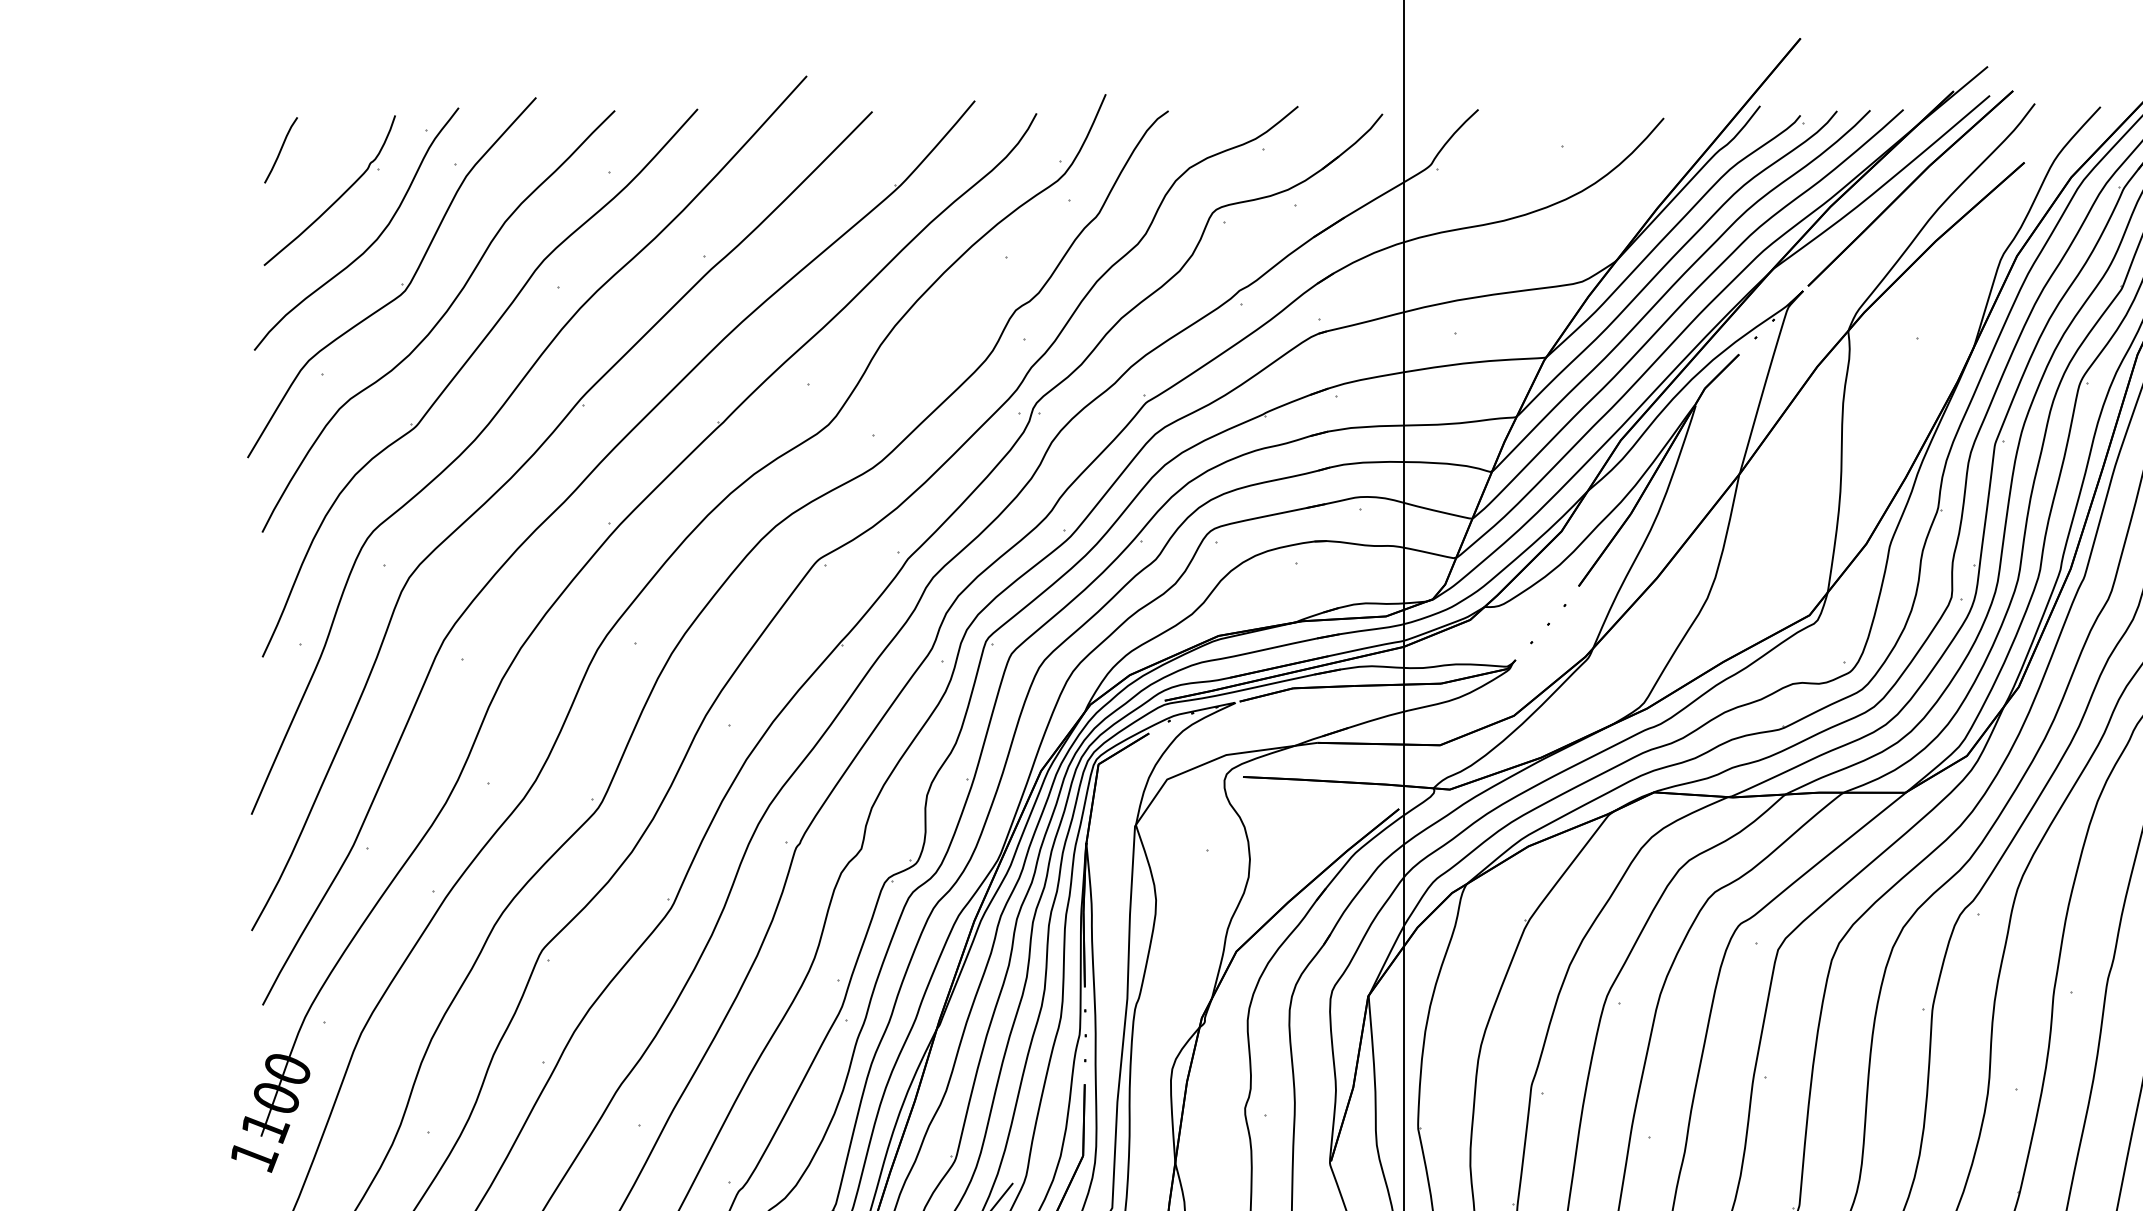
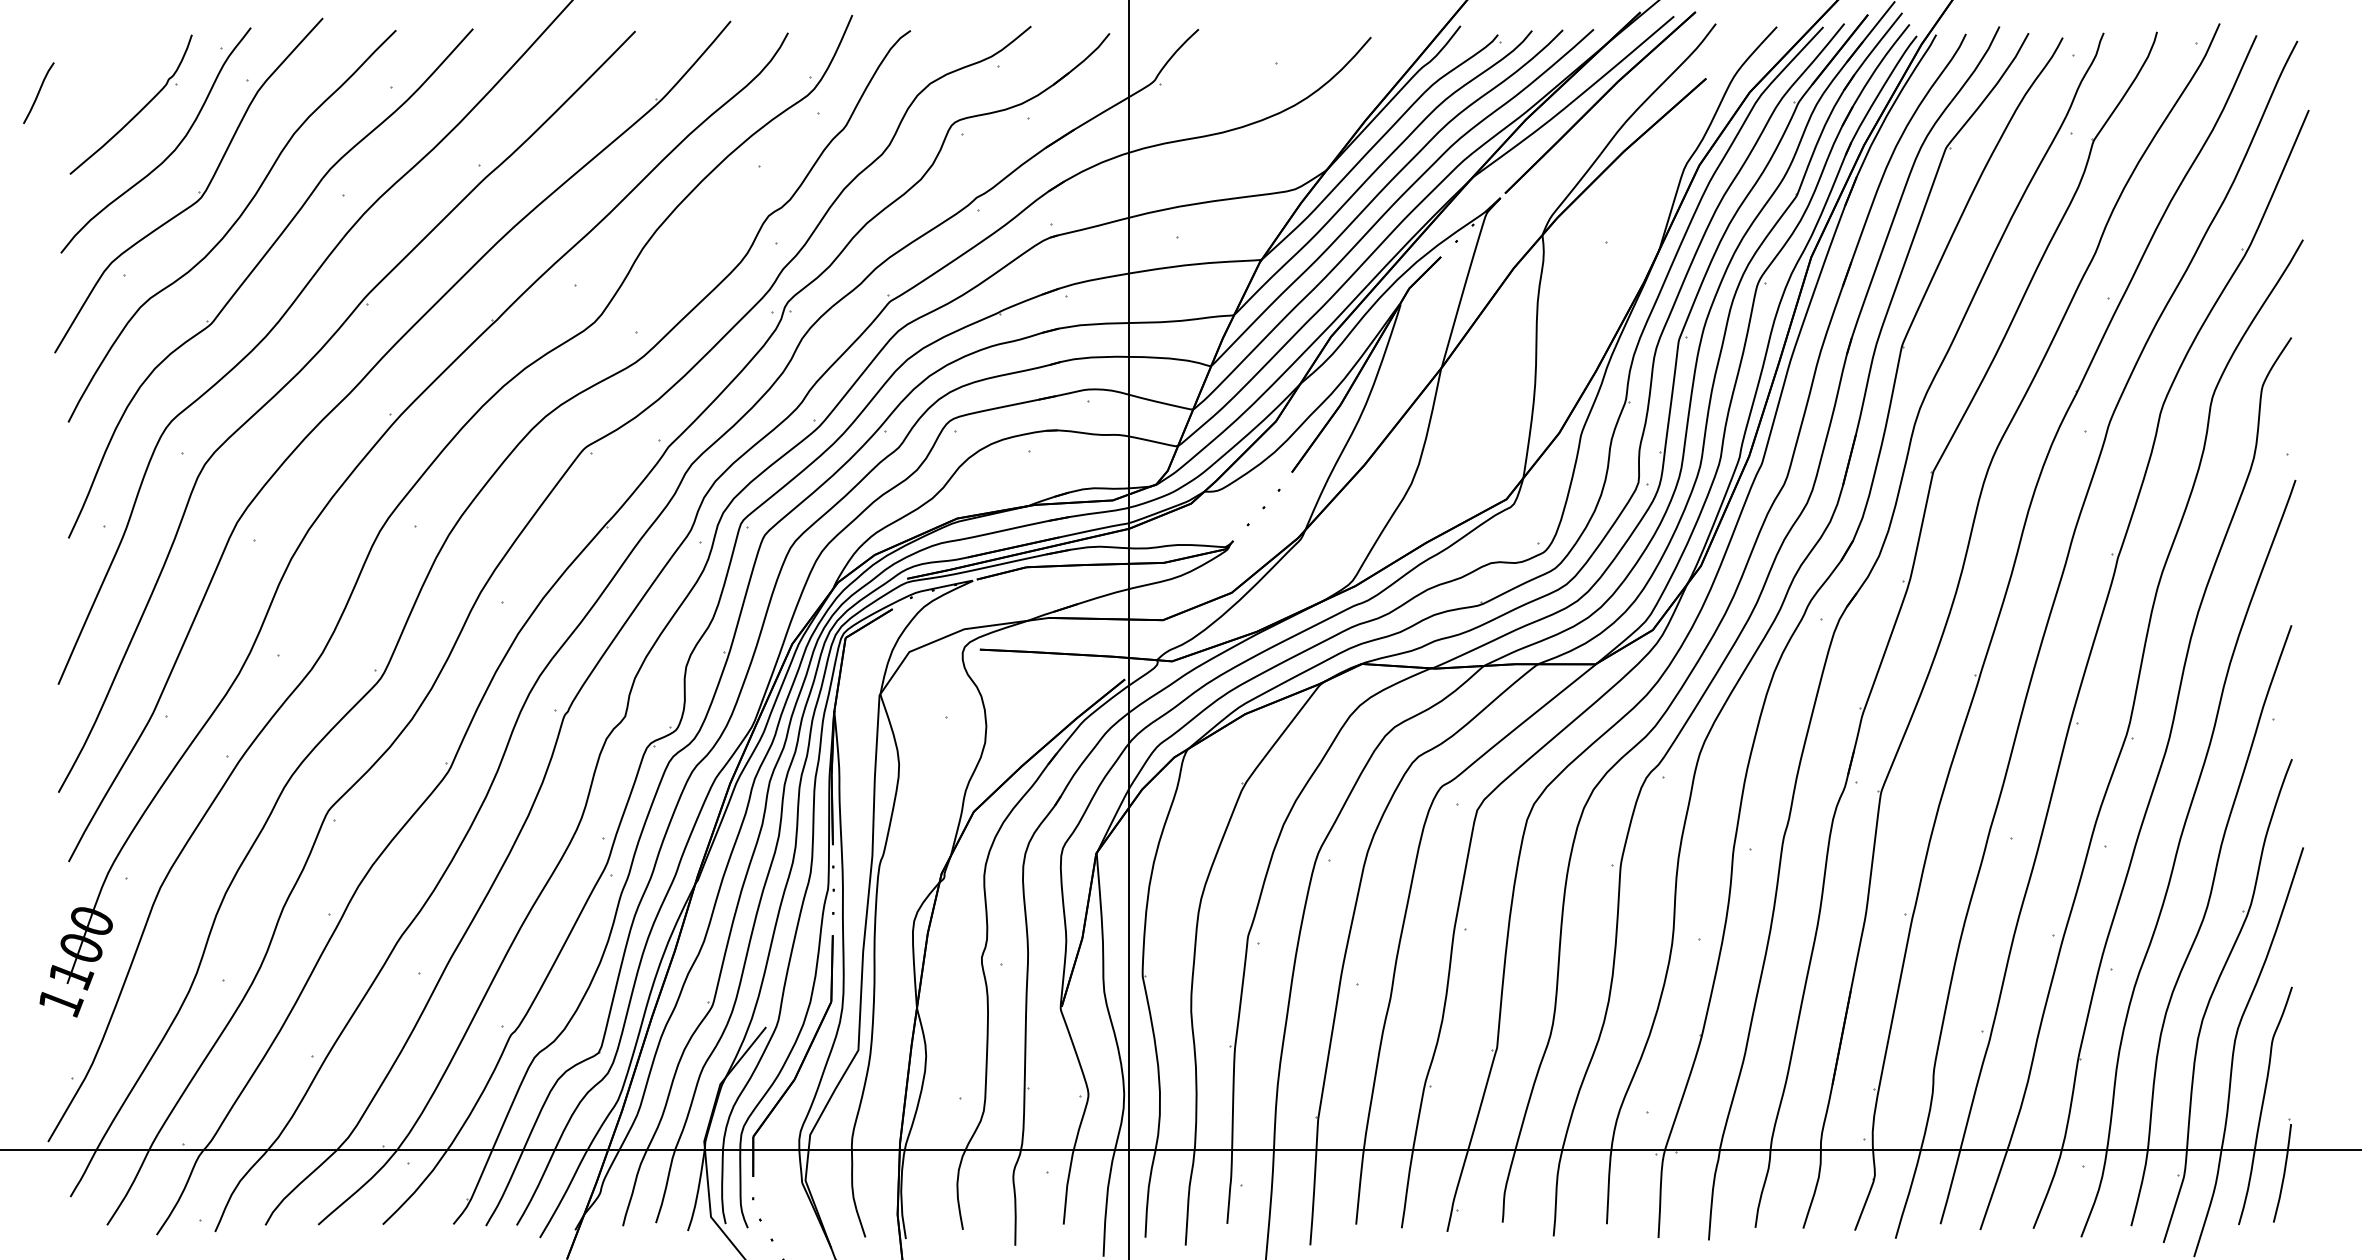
curve: (280, 150) -> (38, 93), moved

